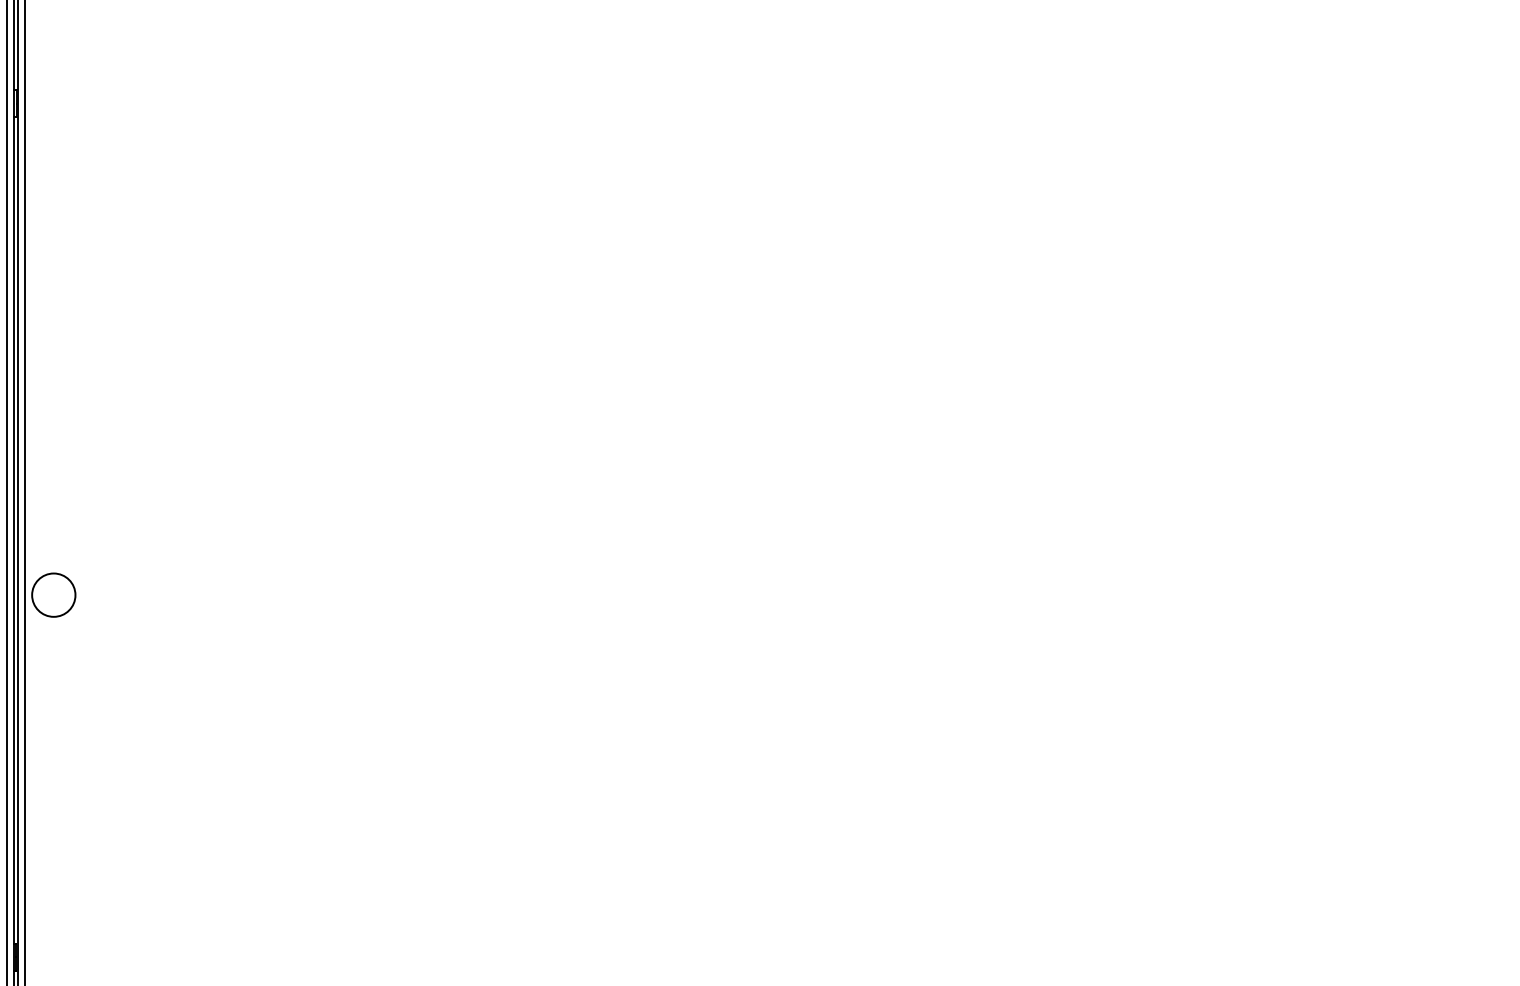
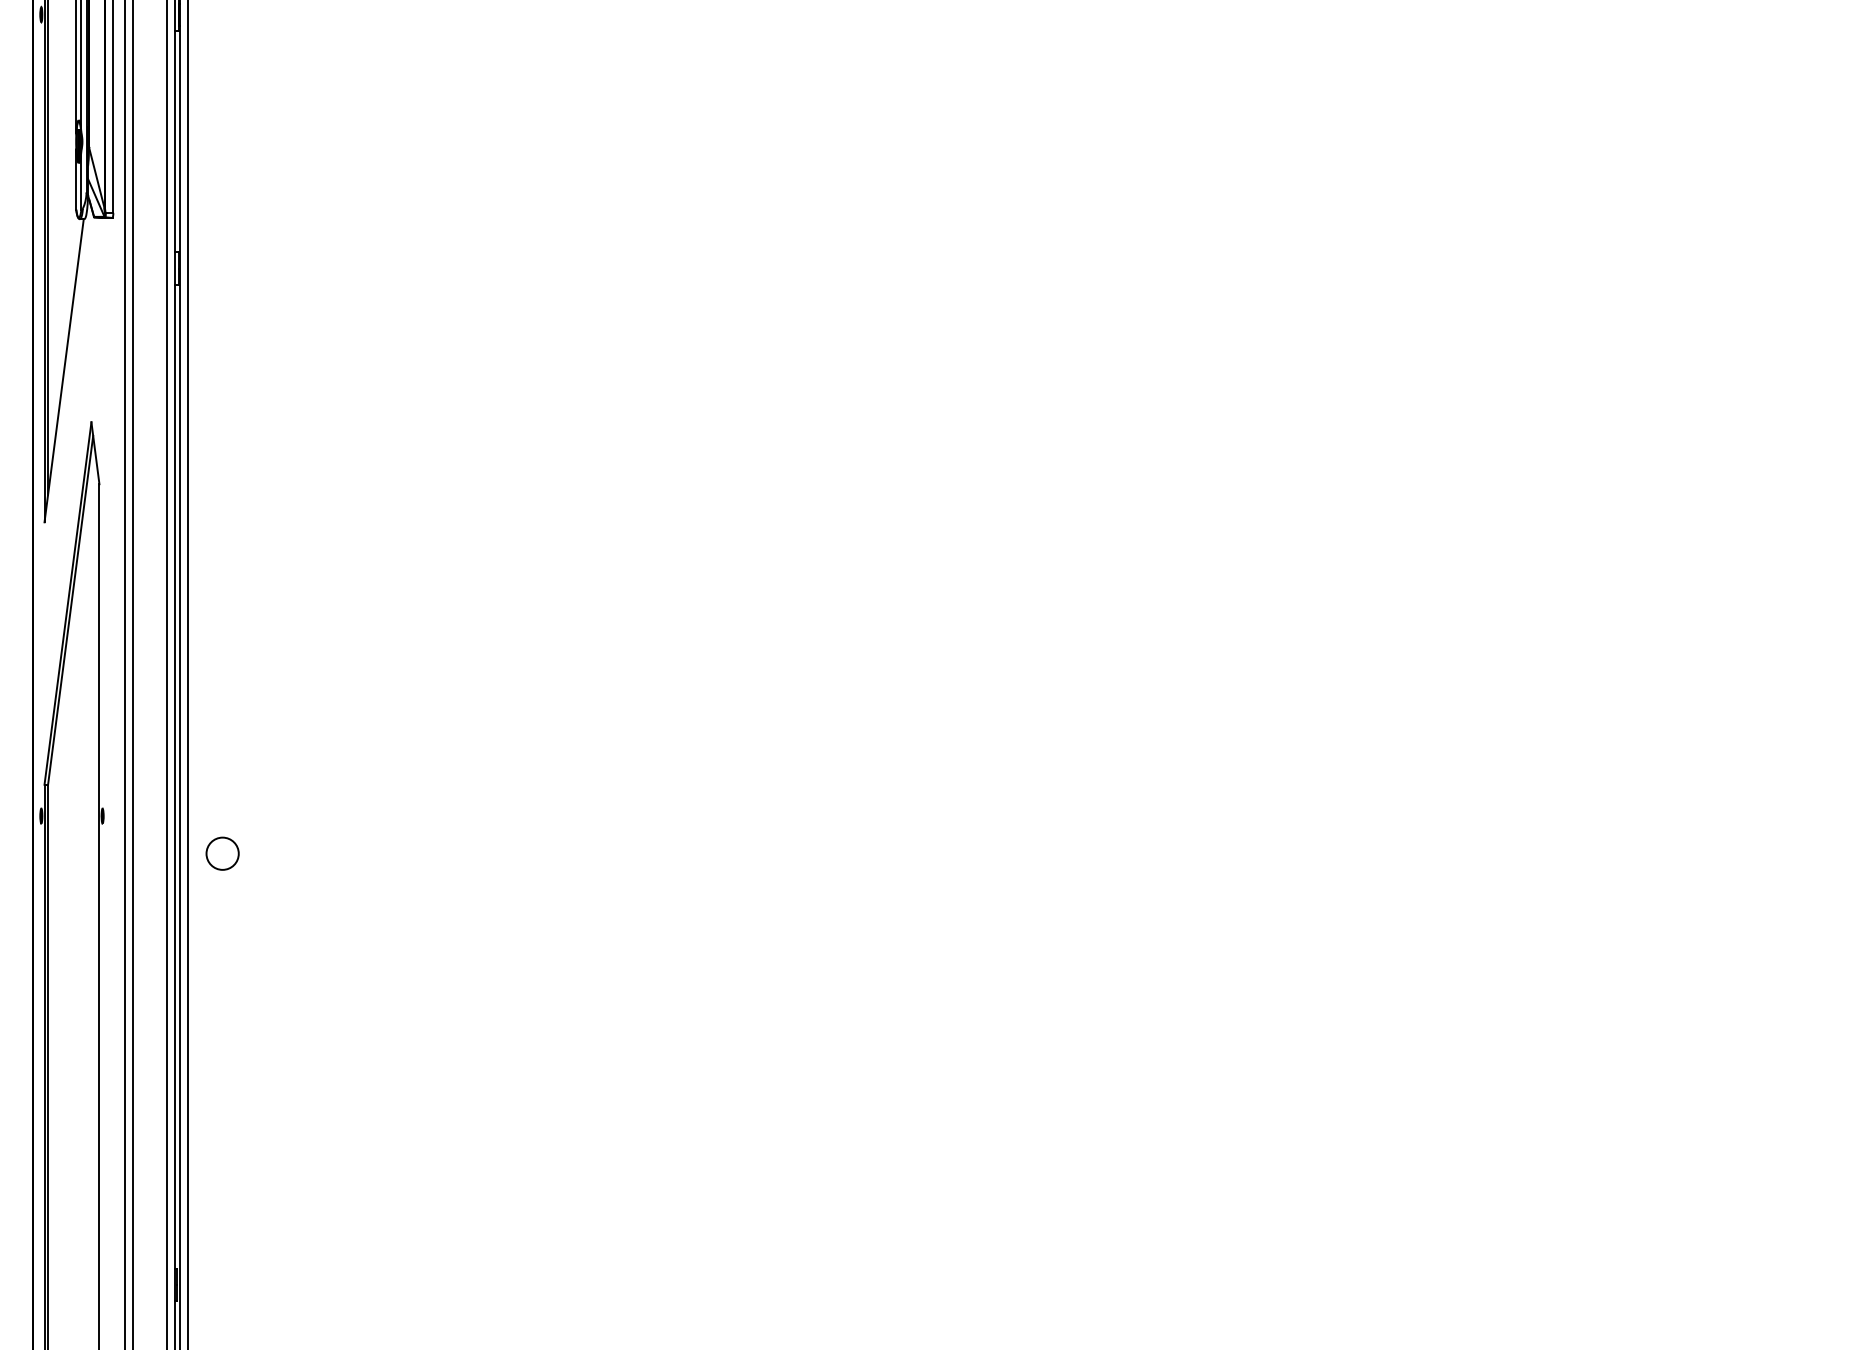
circle: (53, 594) -> (222, 853), size x0.62

